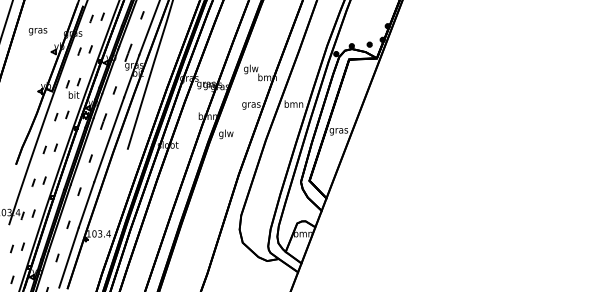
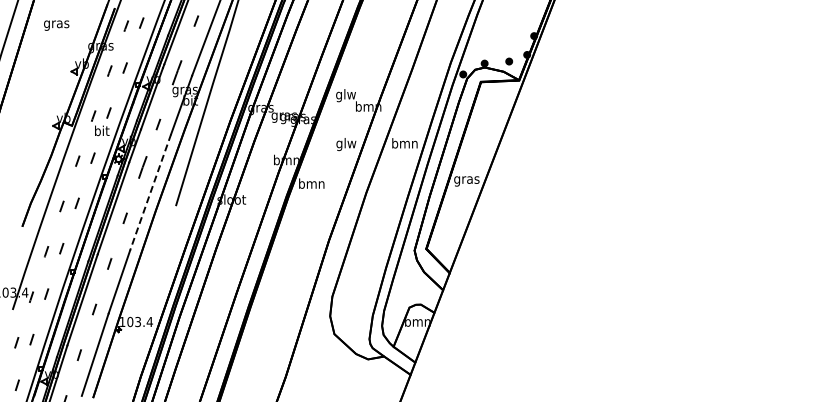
text: (37, 31) -> (56, 25), moved
text: (250, 104) -> (345, 144), gras -> glw
text: (226, 134) -> (311, 184), glw -> bmn
line: (109, 139) -> (150, 192), solid -> dashed

